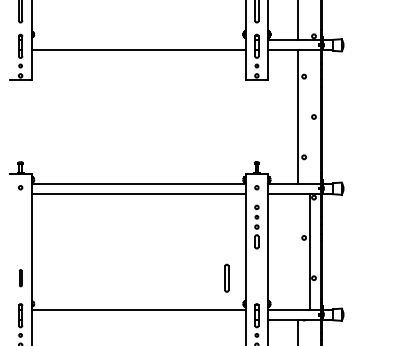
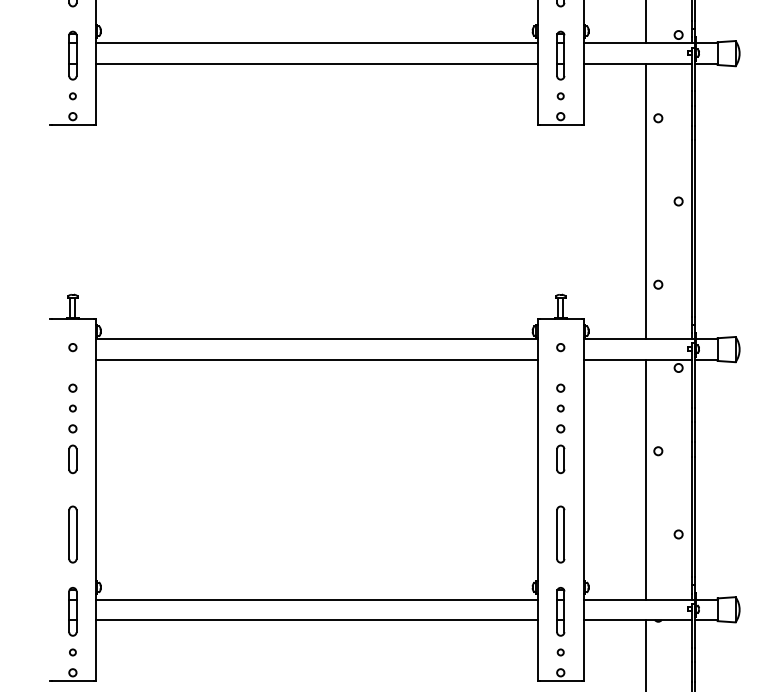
line: (138, 40) -> (316, 43), added
part: (20, 226) -> (72, 427), added
line: (310, 251) -> (646, 479), moved
part: (20, 277) -> (72, 532), size x1.67
part: (226, 277) -> (559, 532), moved
line: (138, 319) -> (316, 619), added

